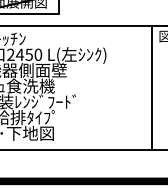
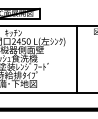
line: (153, 88) -> (77, 59), moved

